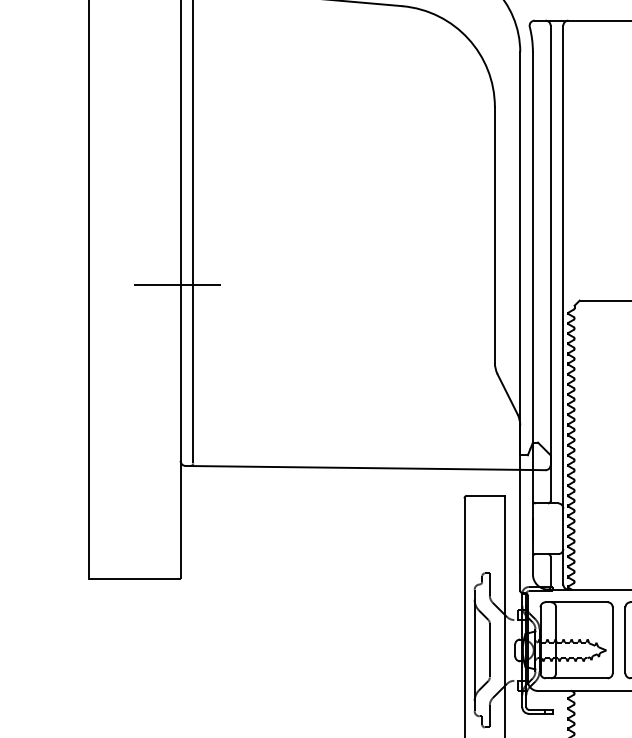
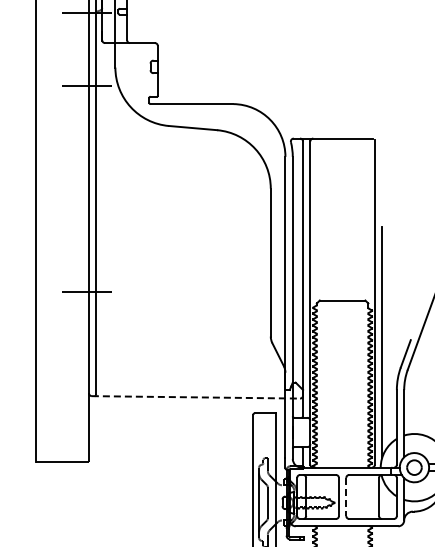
line: (366, 468) -> (196, 397), solid -> dashed
line: (625, 641) -> (346, 497), solid -> dashed

